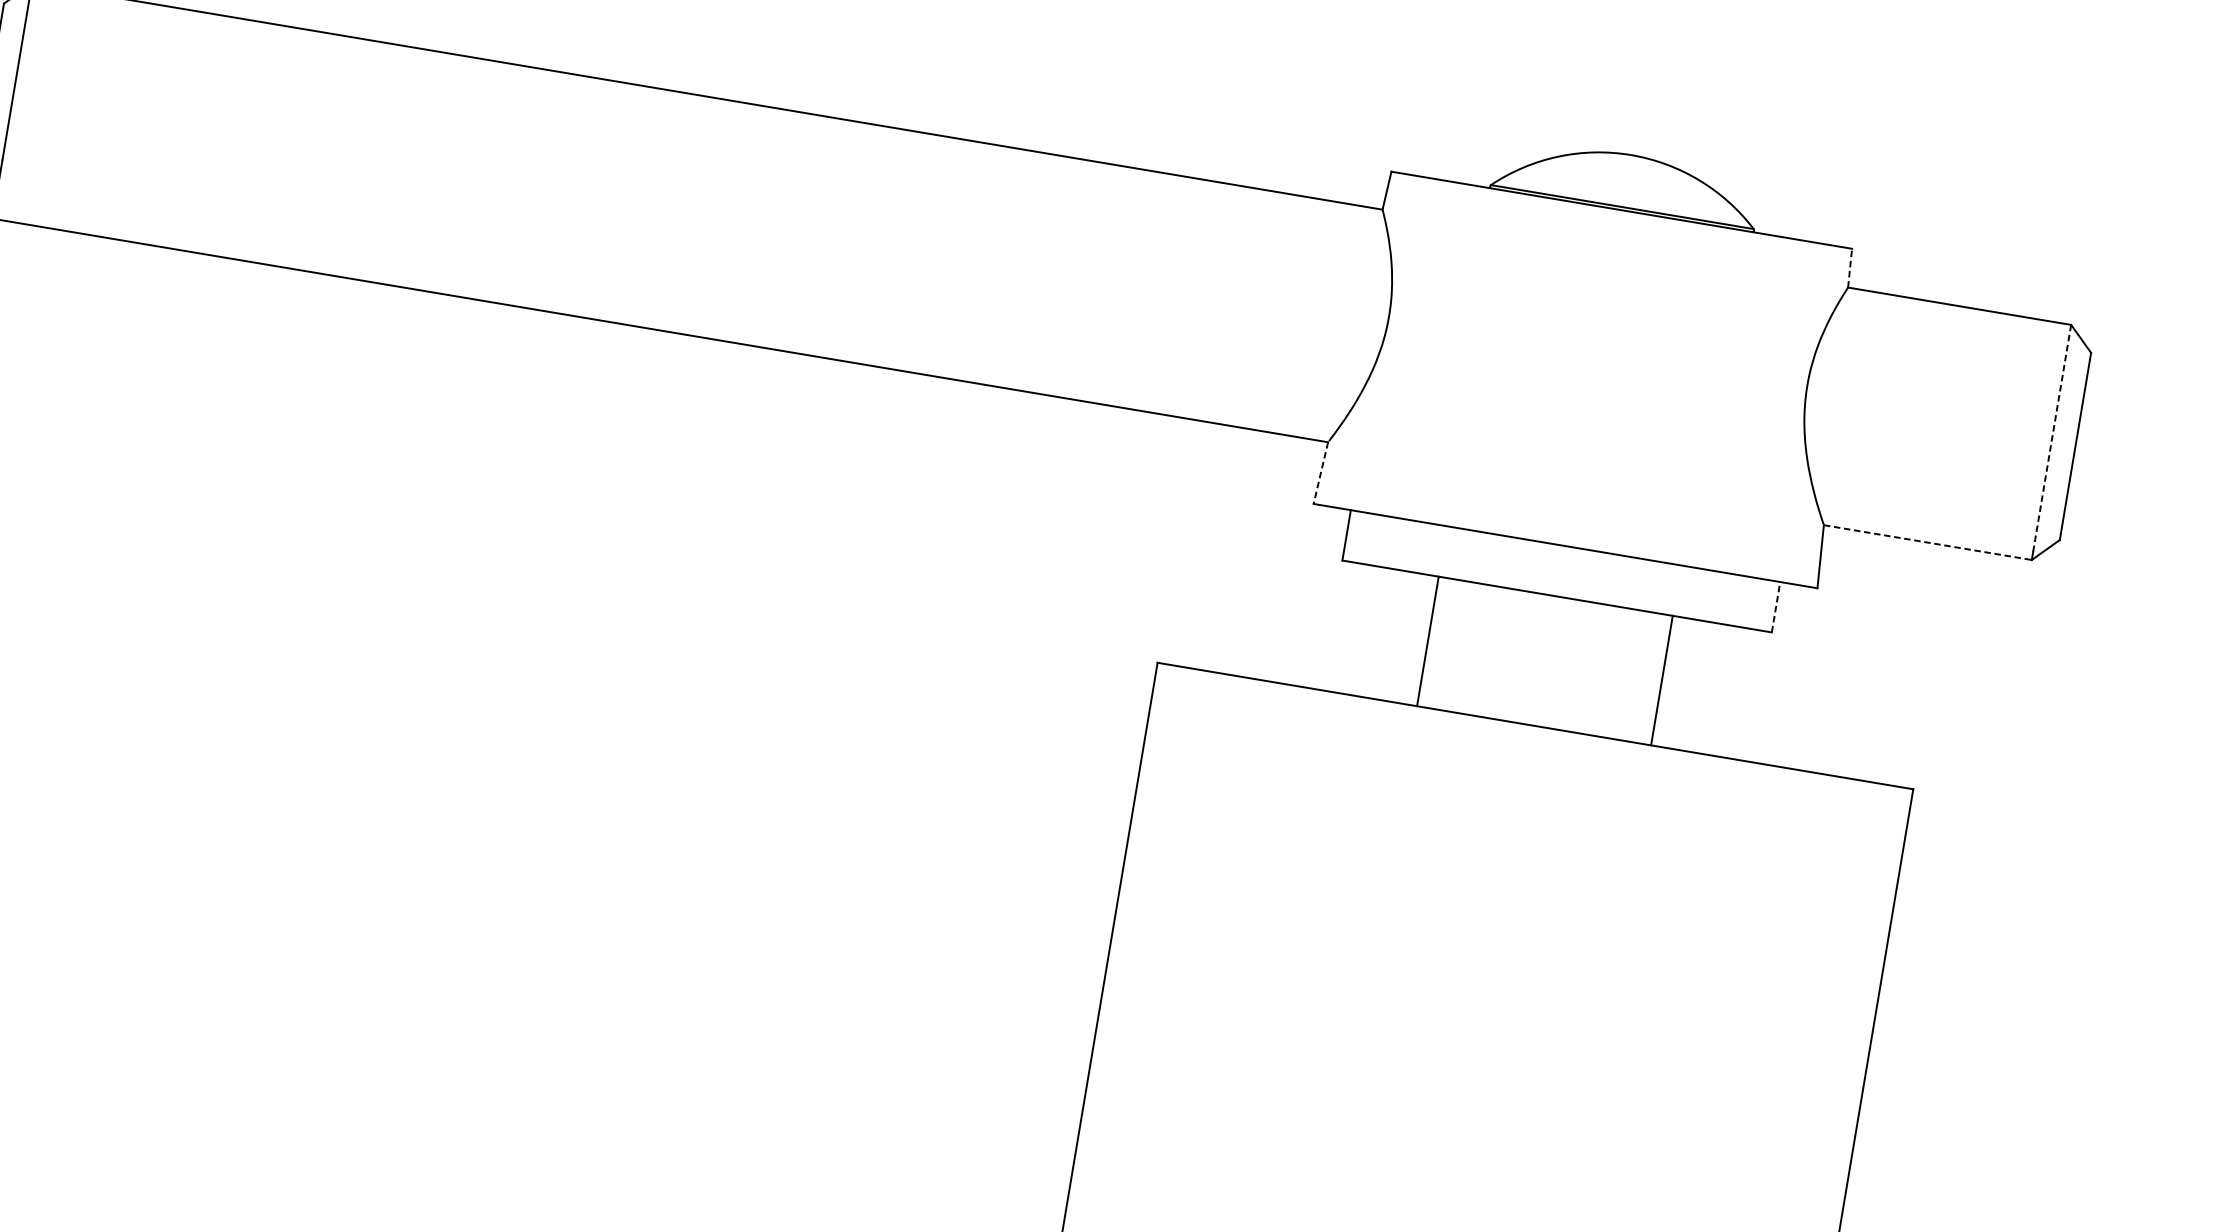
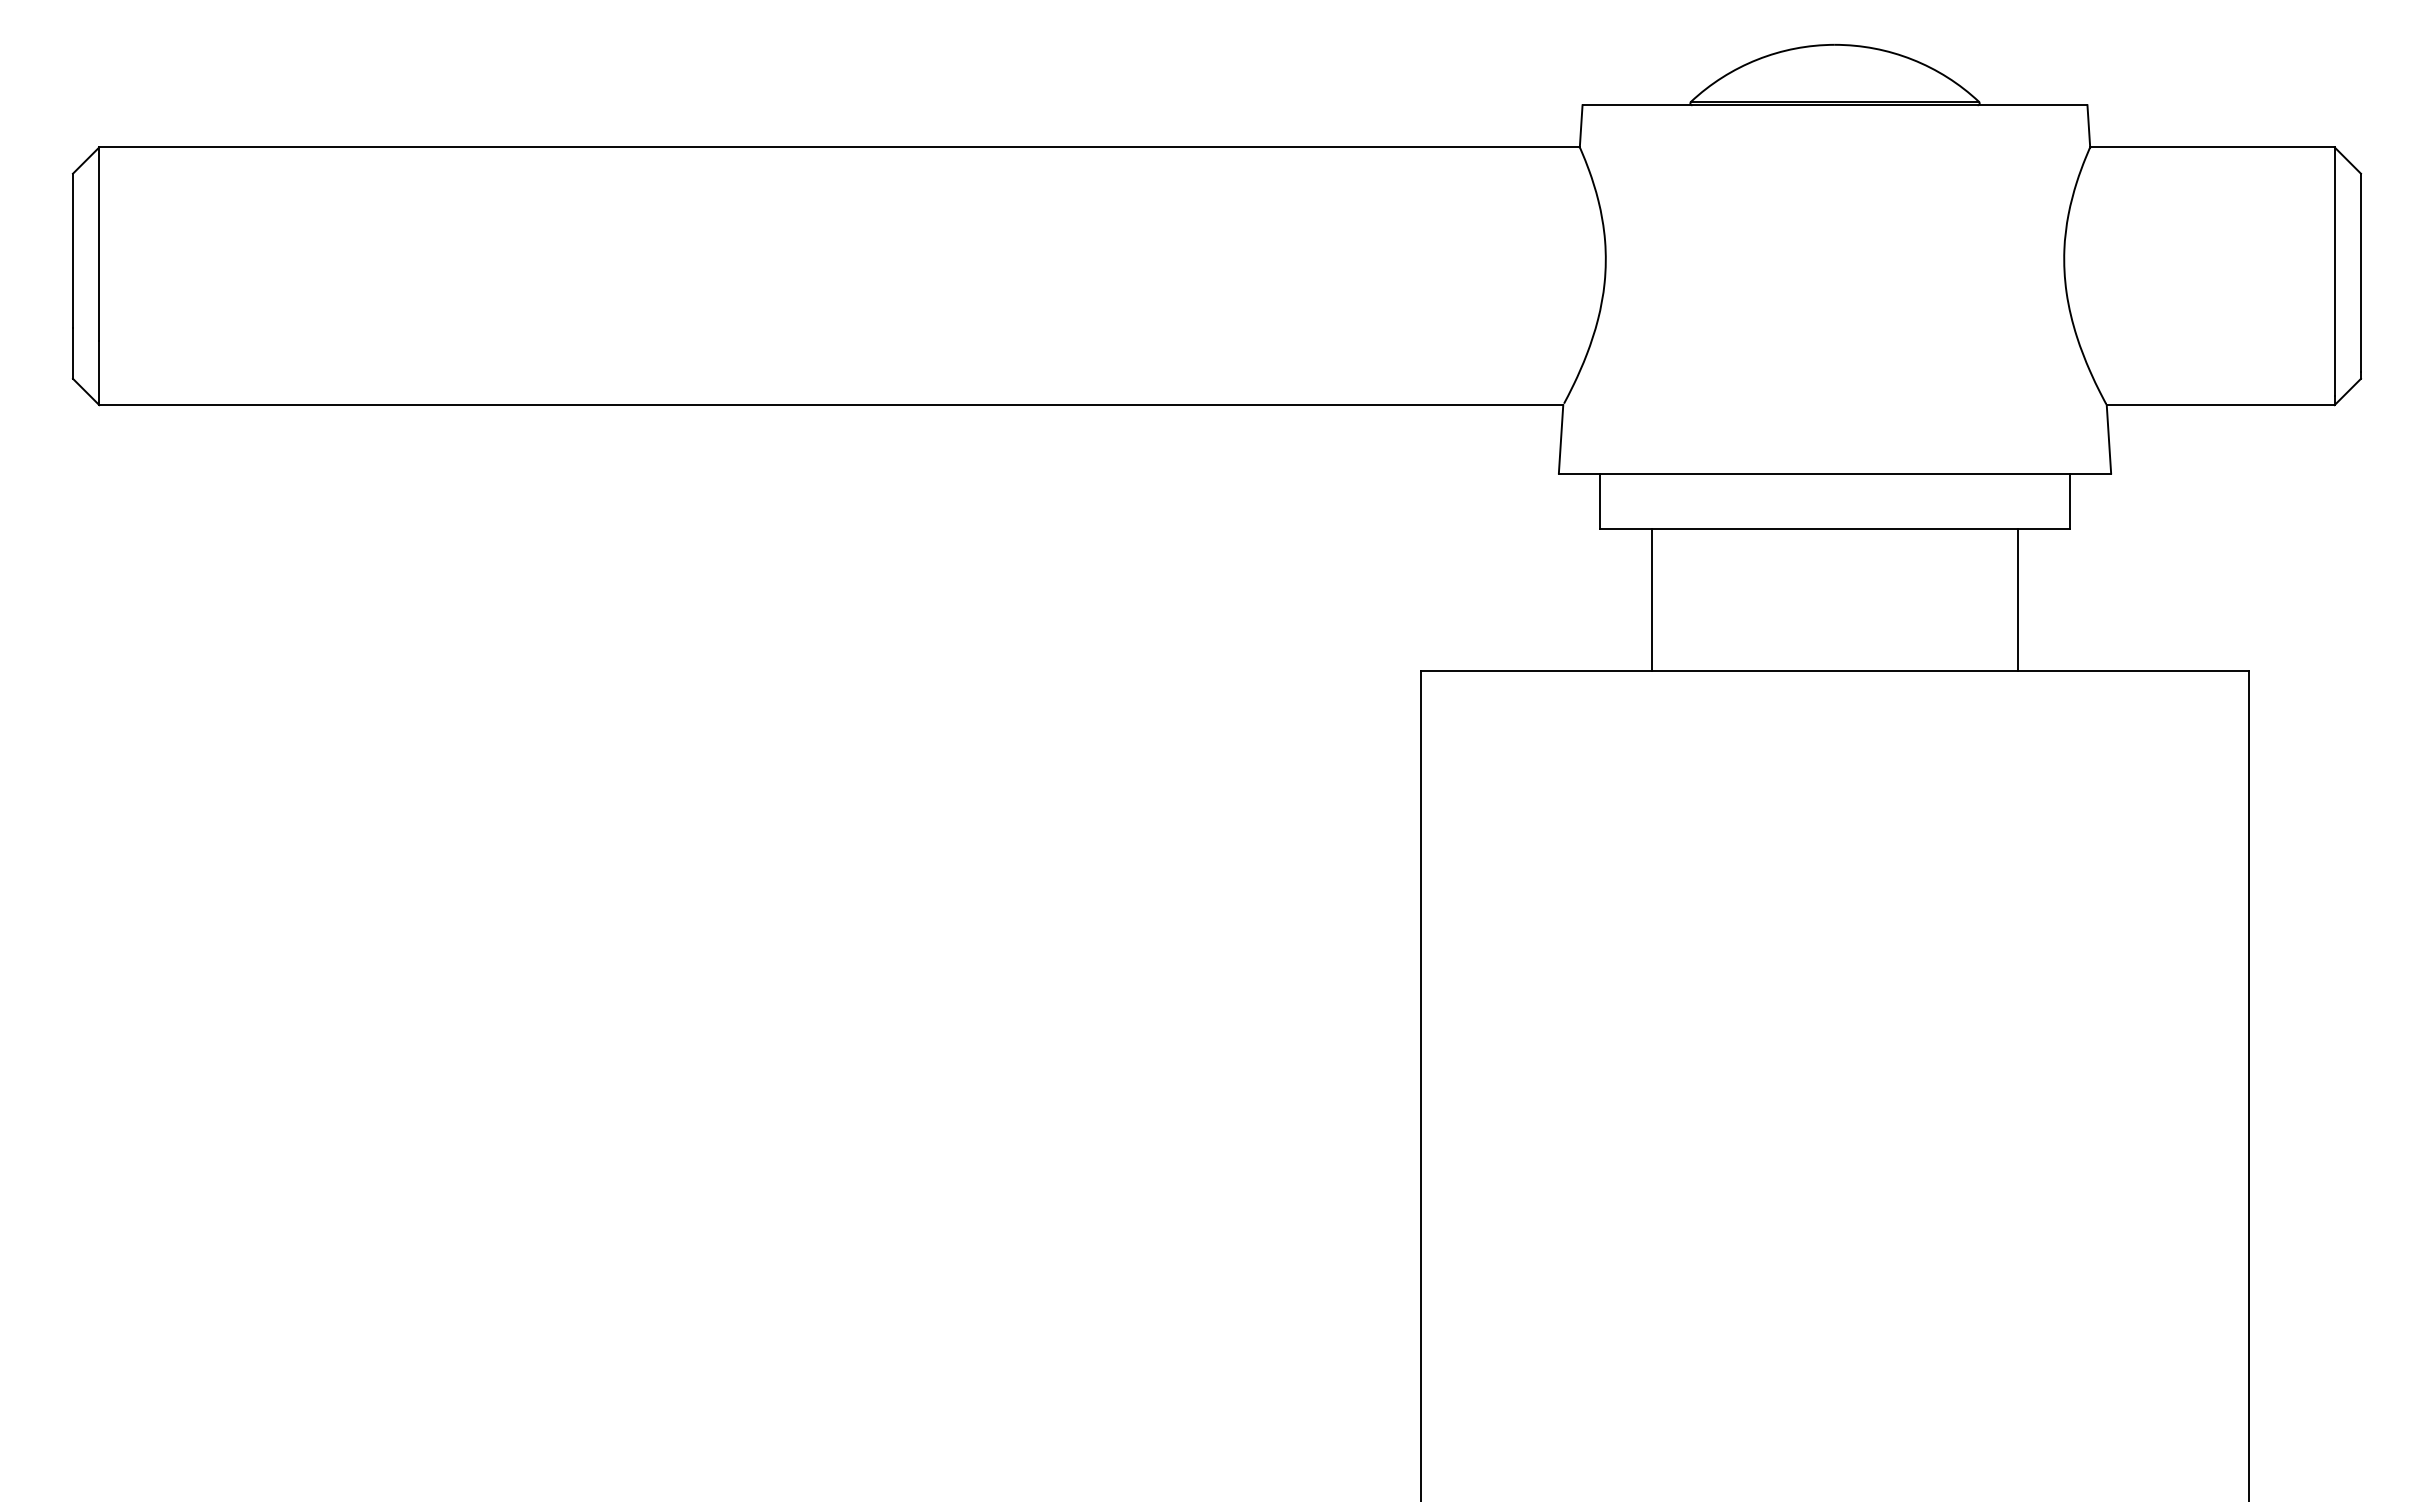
line: (1849, 267) -> (2088, 125), dashed -> solid
line: (2052, 438) -> (2334, 271), dashed -> solid
line: (1321, 473) -> (1561, 439), dashed -> solid
line: (1927, 542) -> (2220, 405), dashed -> solid
line: (1776, 607) -> (2070, 501), dashed -> solid
line: (1428, 641) -> (1652, 599), moved
line: (1661, 680) -> (2017, 599), moved

